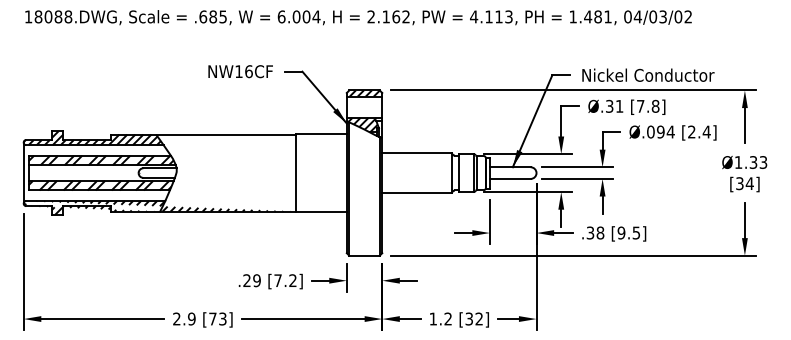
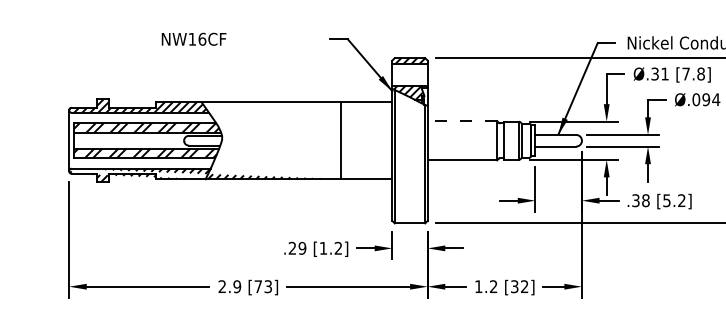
text: (240, 71) -> (193, 39), moved
line: (416, 153) -> (461, 121), solid -> dashed
text: (628, 232) -> (673, 200), [9.5] -> [5.2]
text: (277, 280) -> (322, 248), [7.2] -> [1.2]

